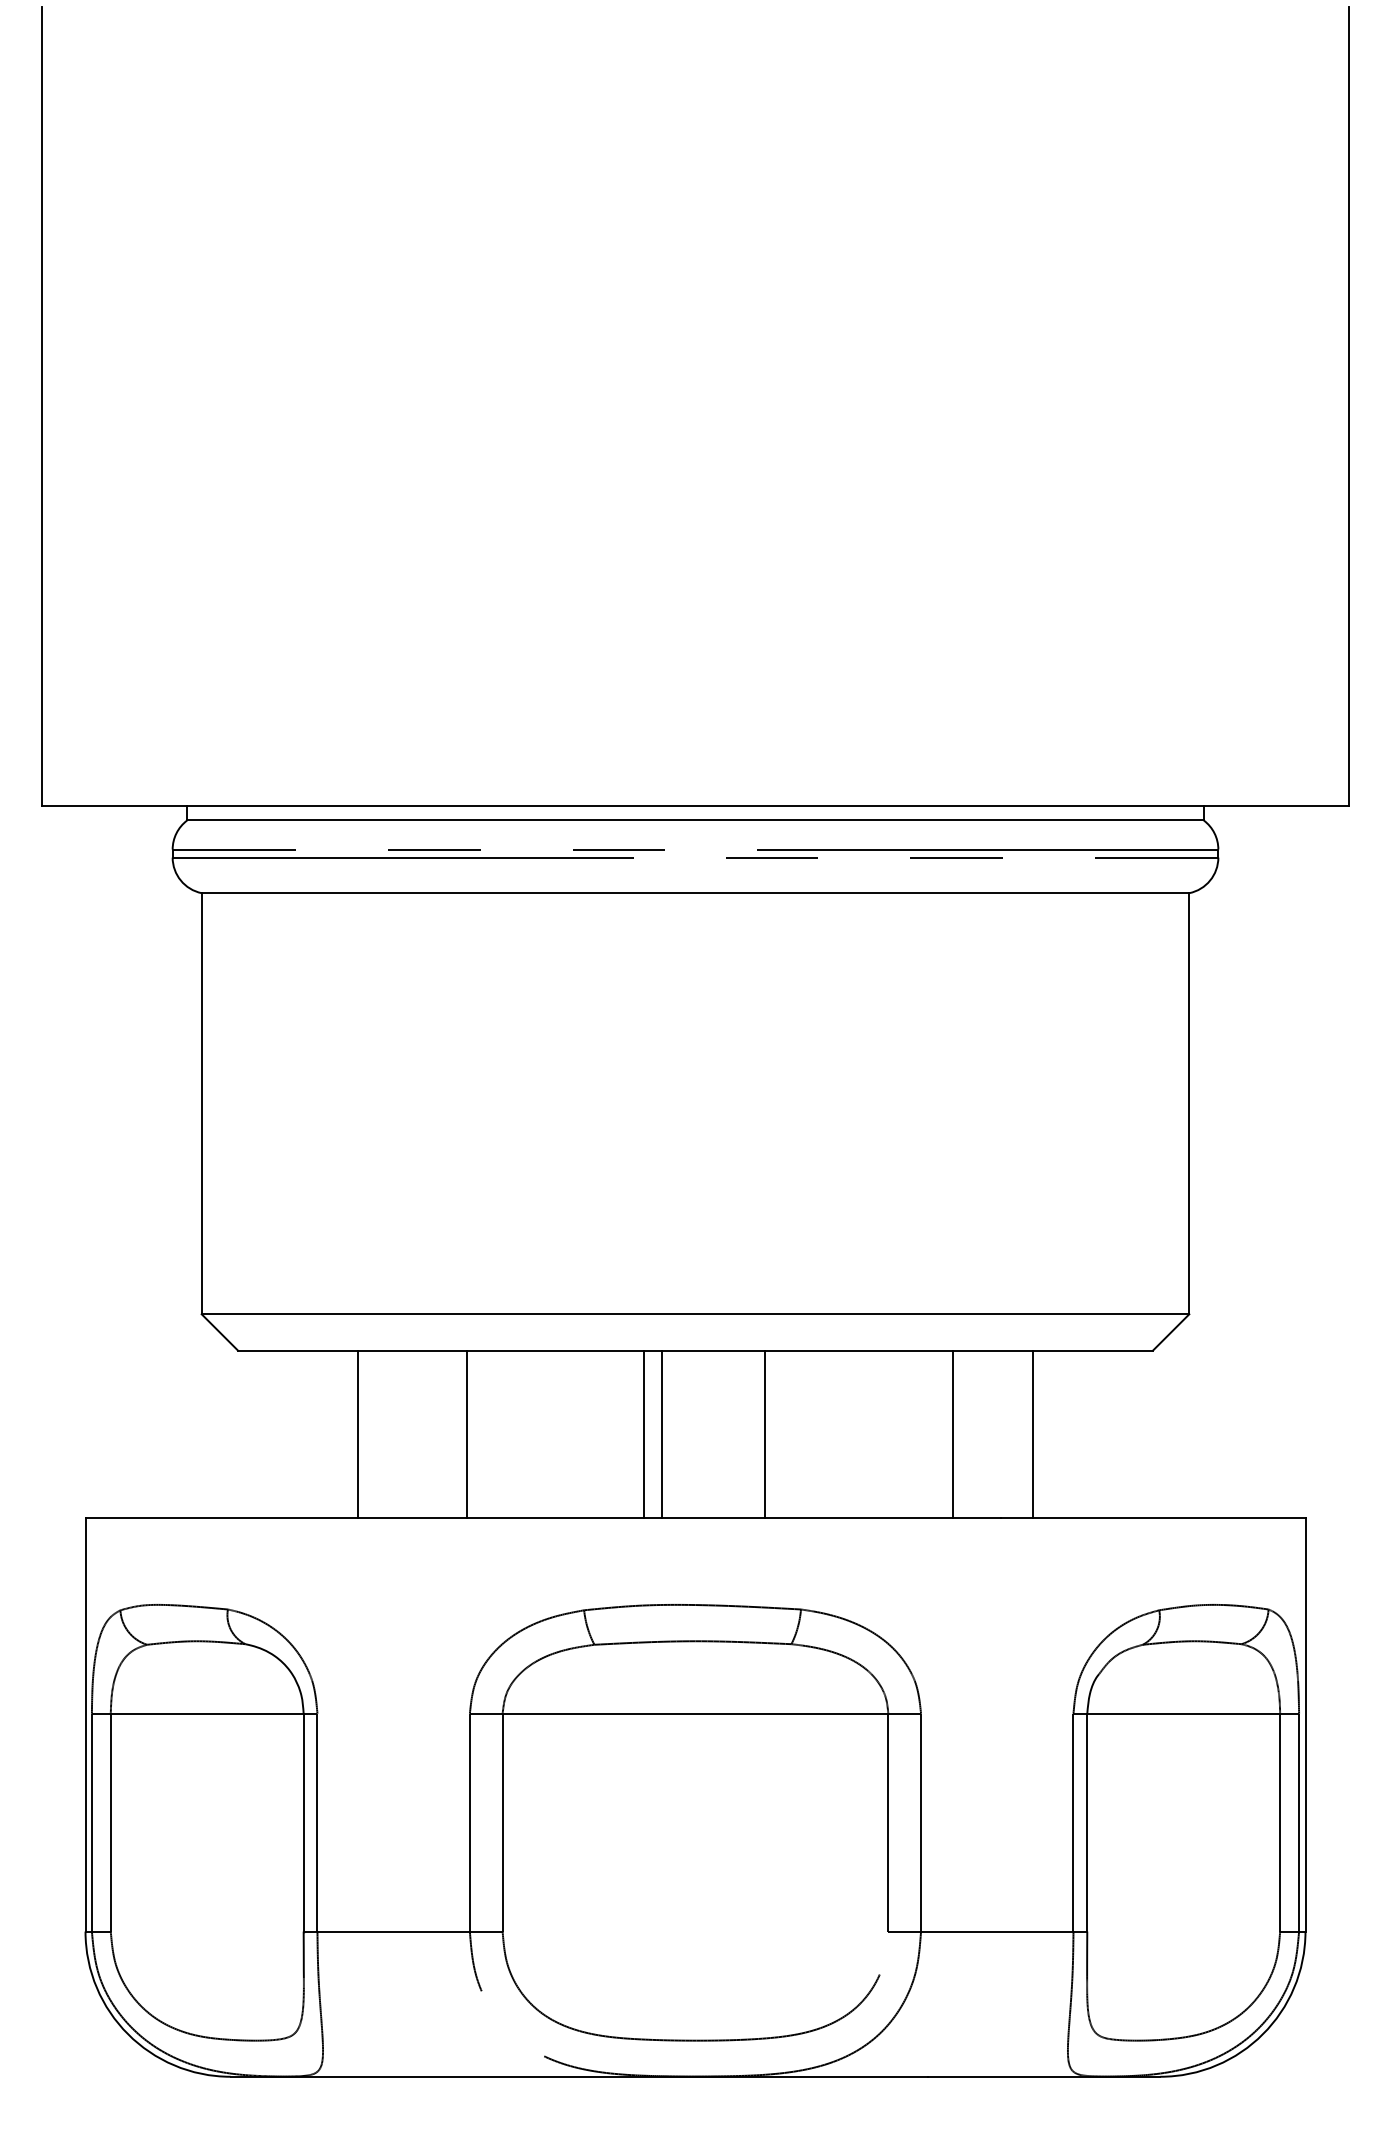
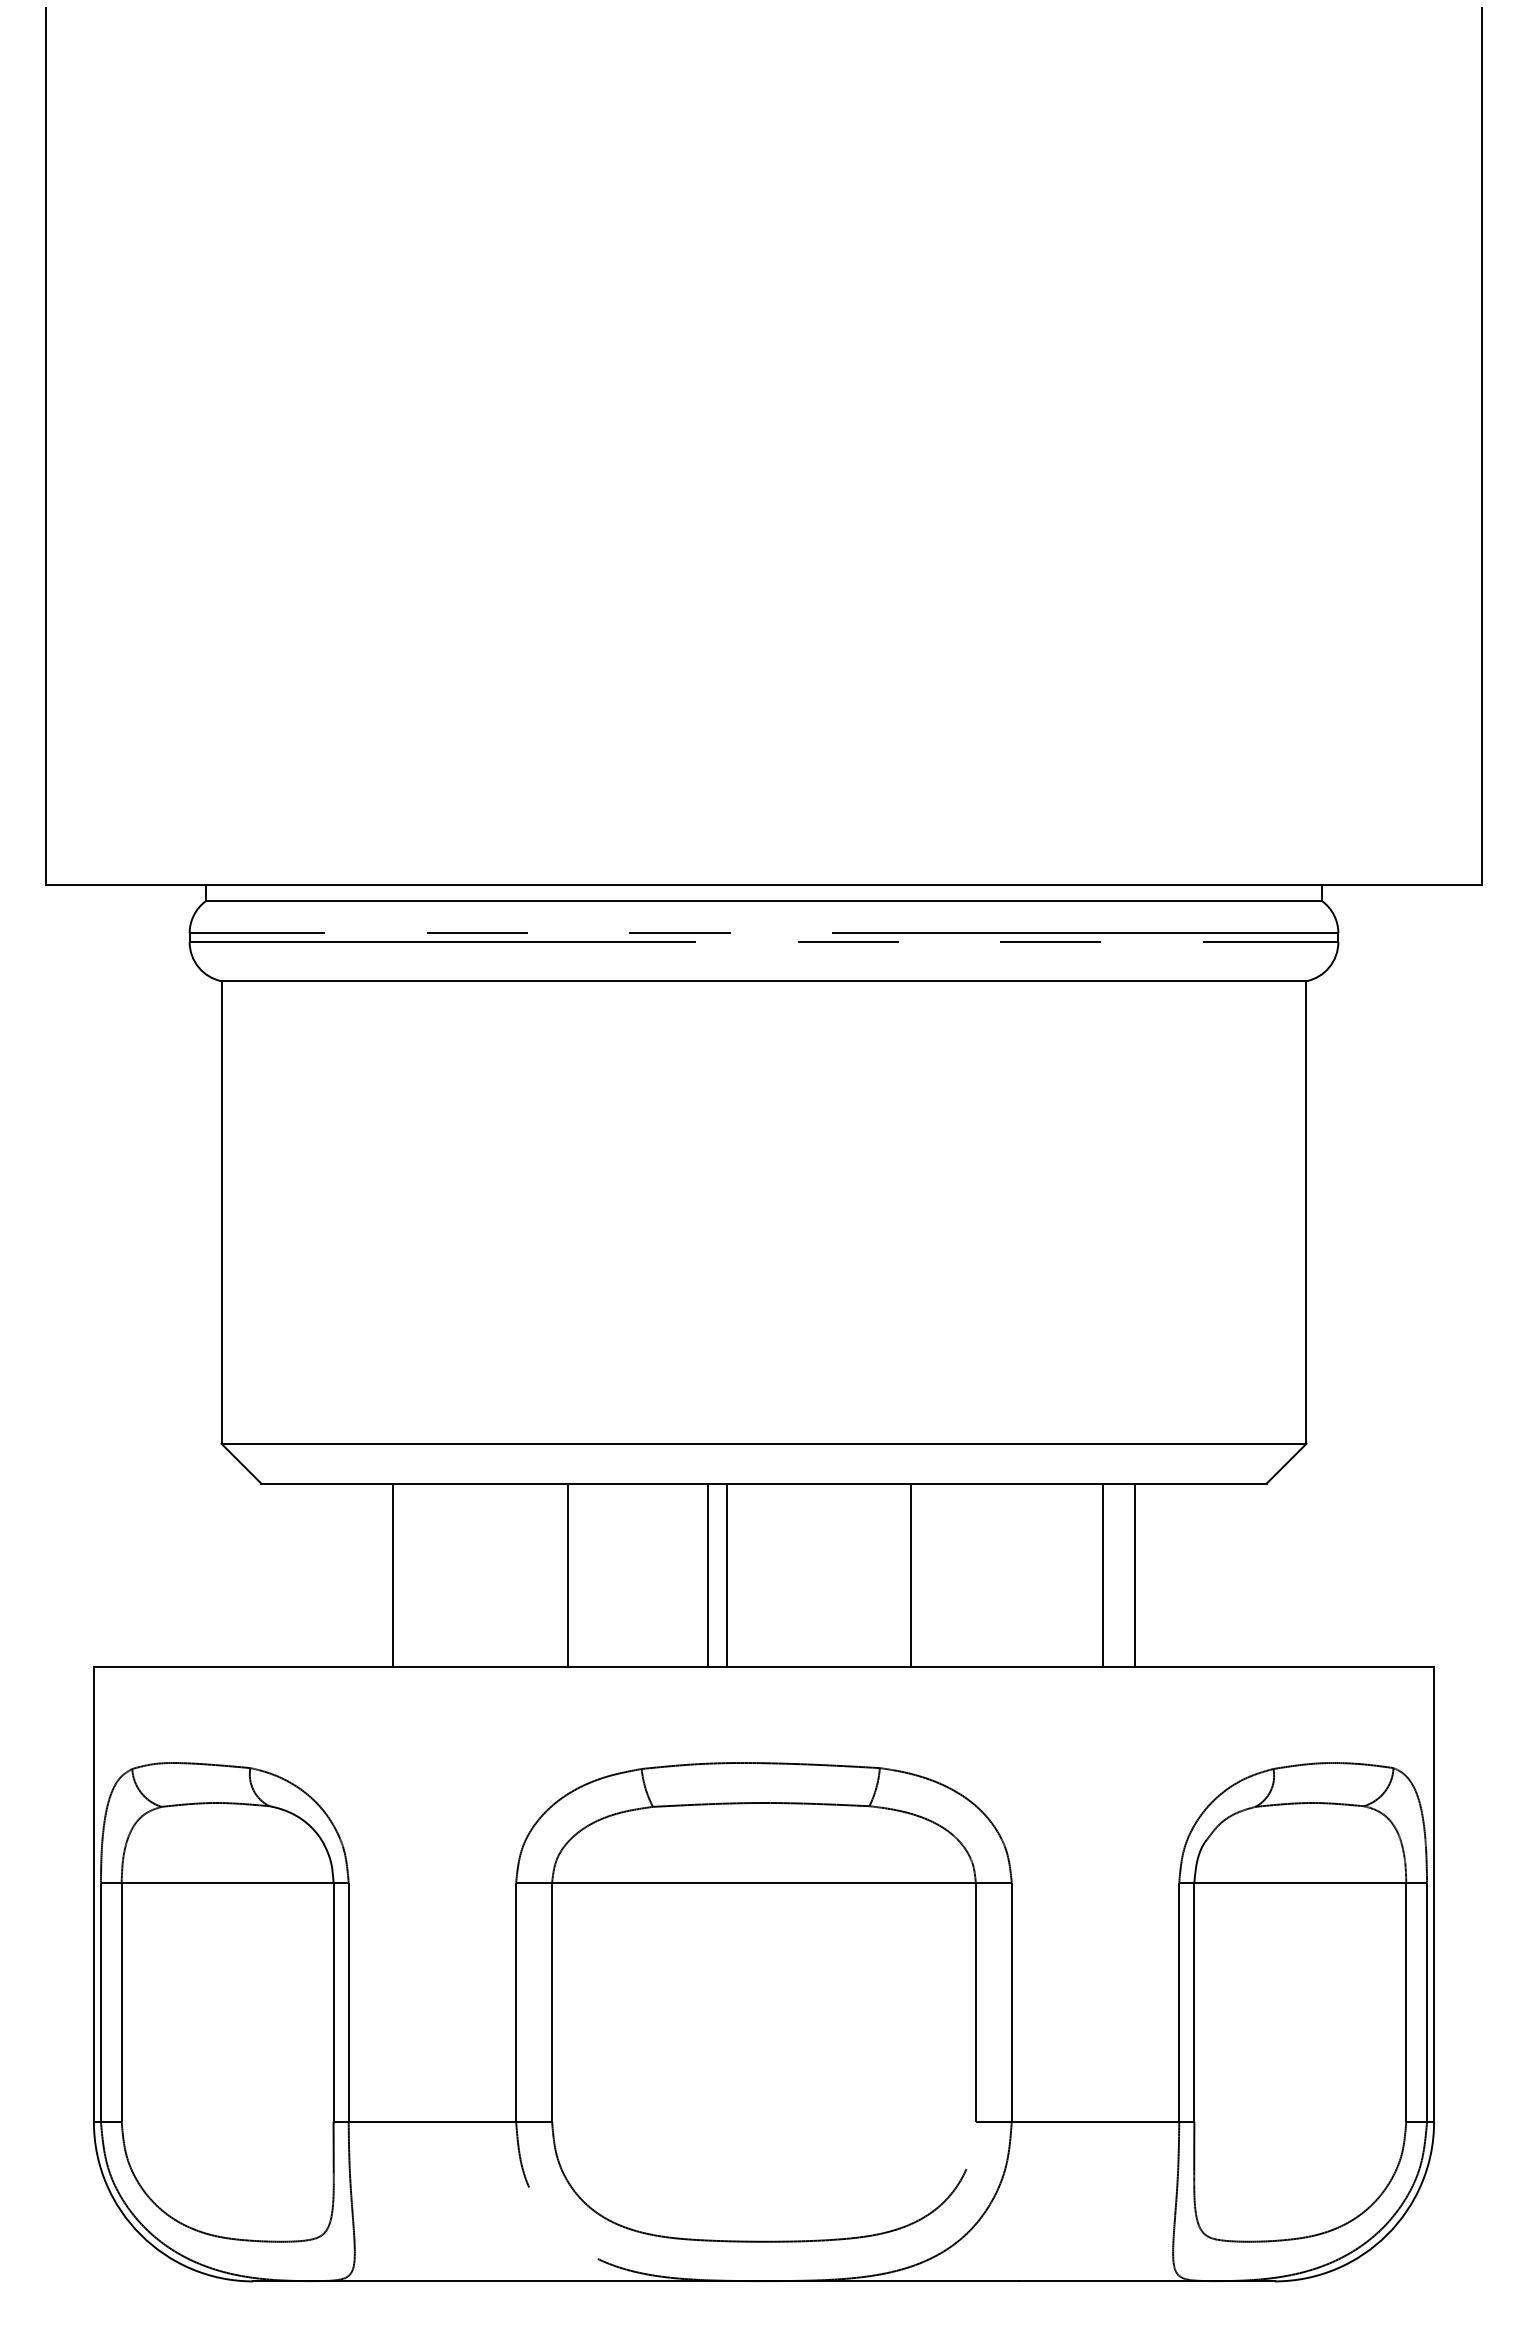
line: (466, 1434) -> (567, 1575), moved
line: (764, 1434) -> (910, 1575), moved
line: (953, 1434) -> (1103, 1575), moved

